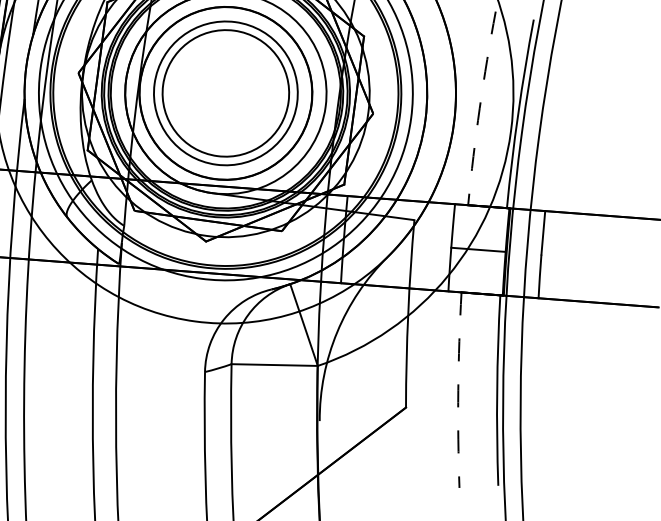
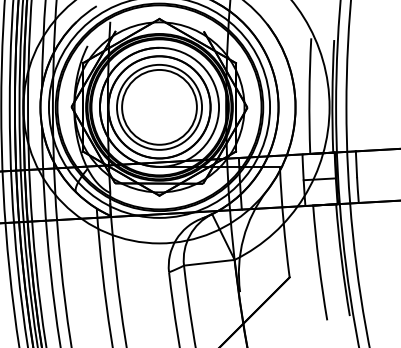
arc: (479, 108) -> (309, 96), dashed -> solid
arc: (457, 390) -> (318, 263), dashed -> solid

